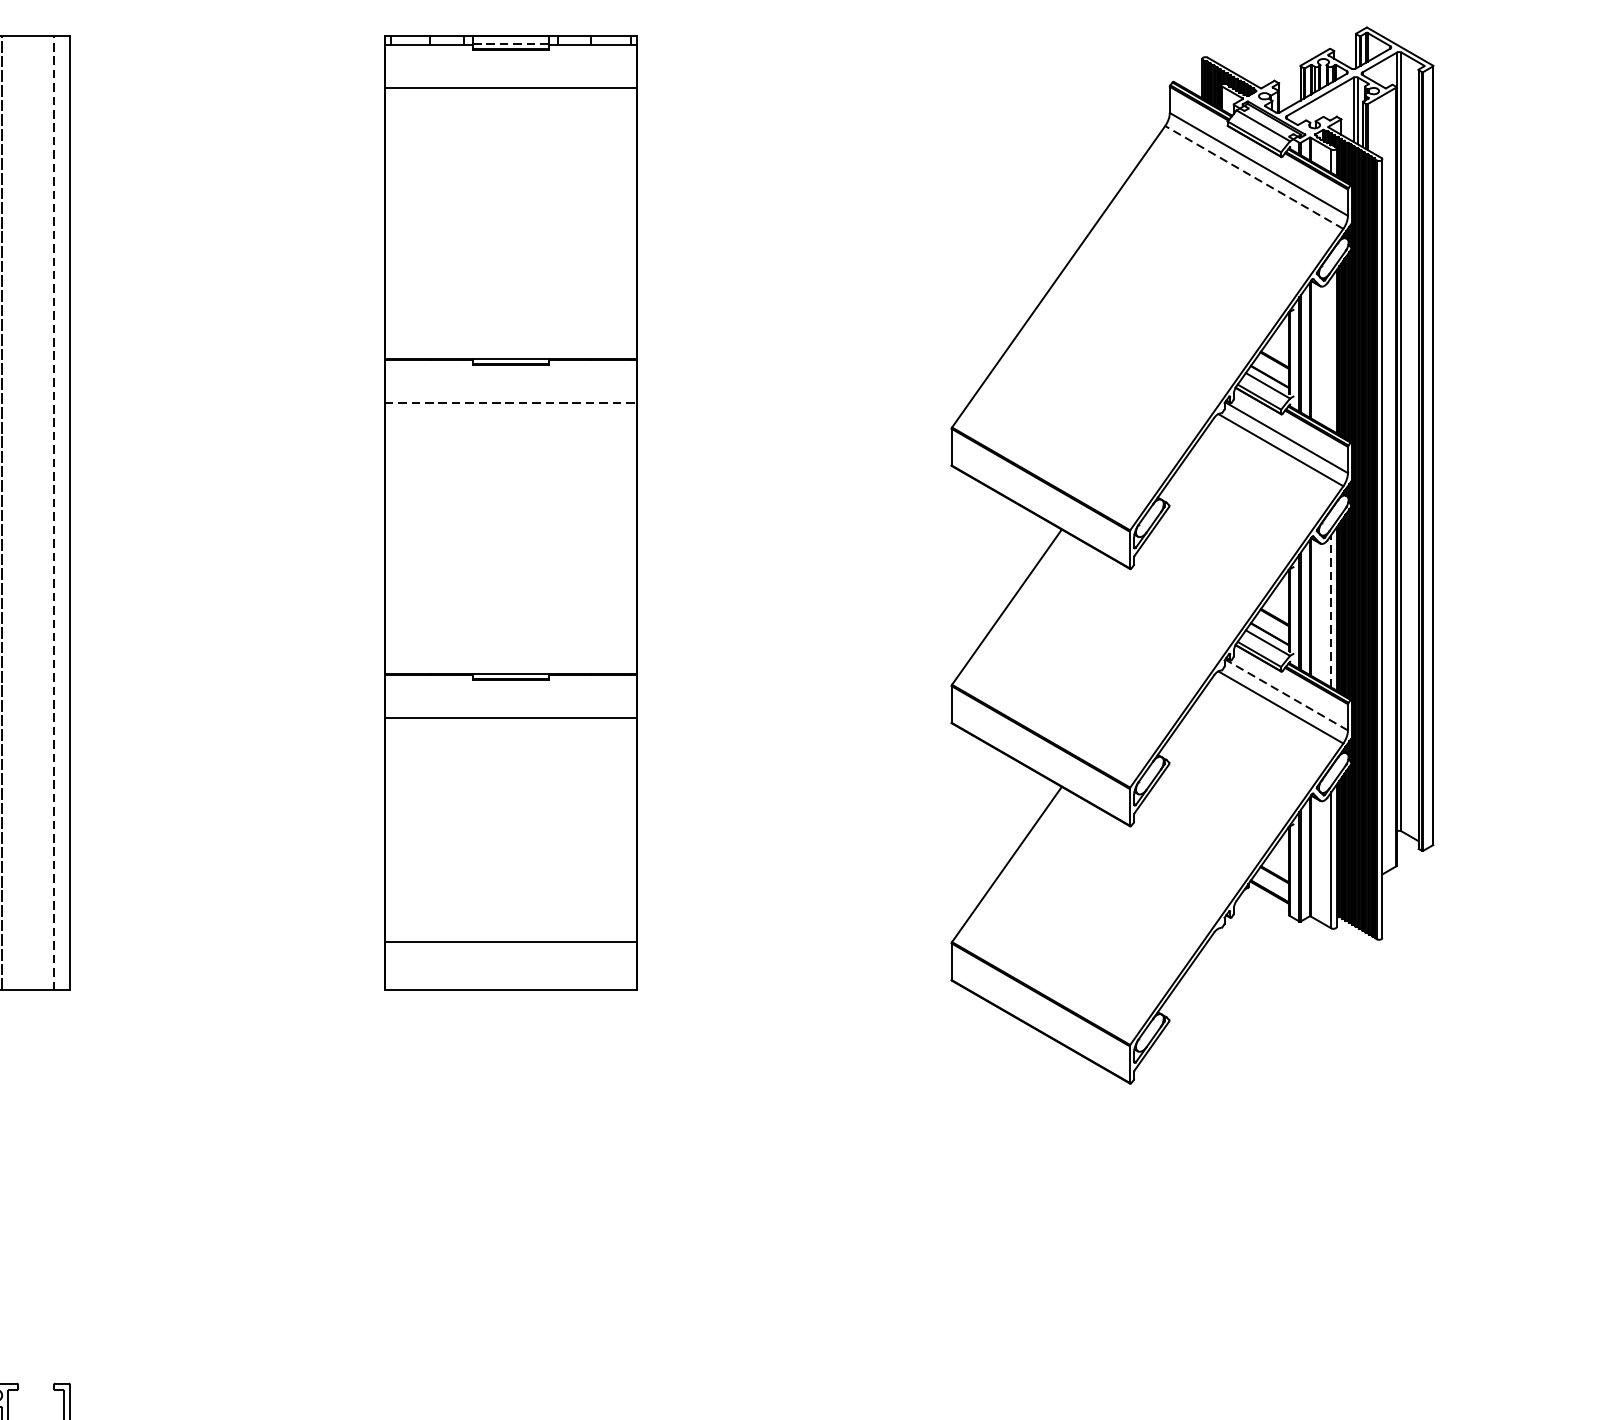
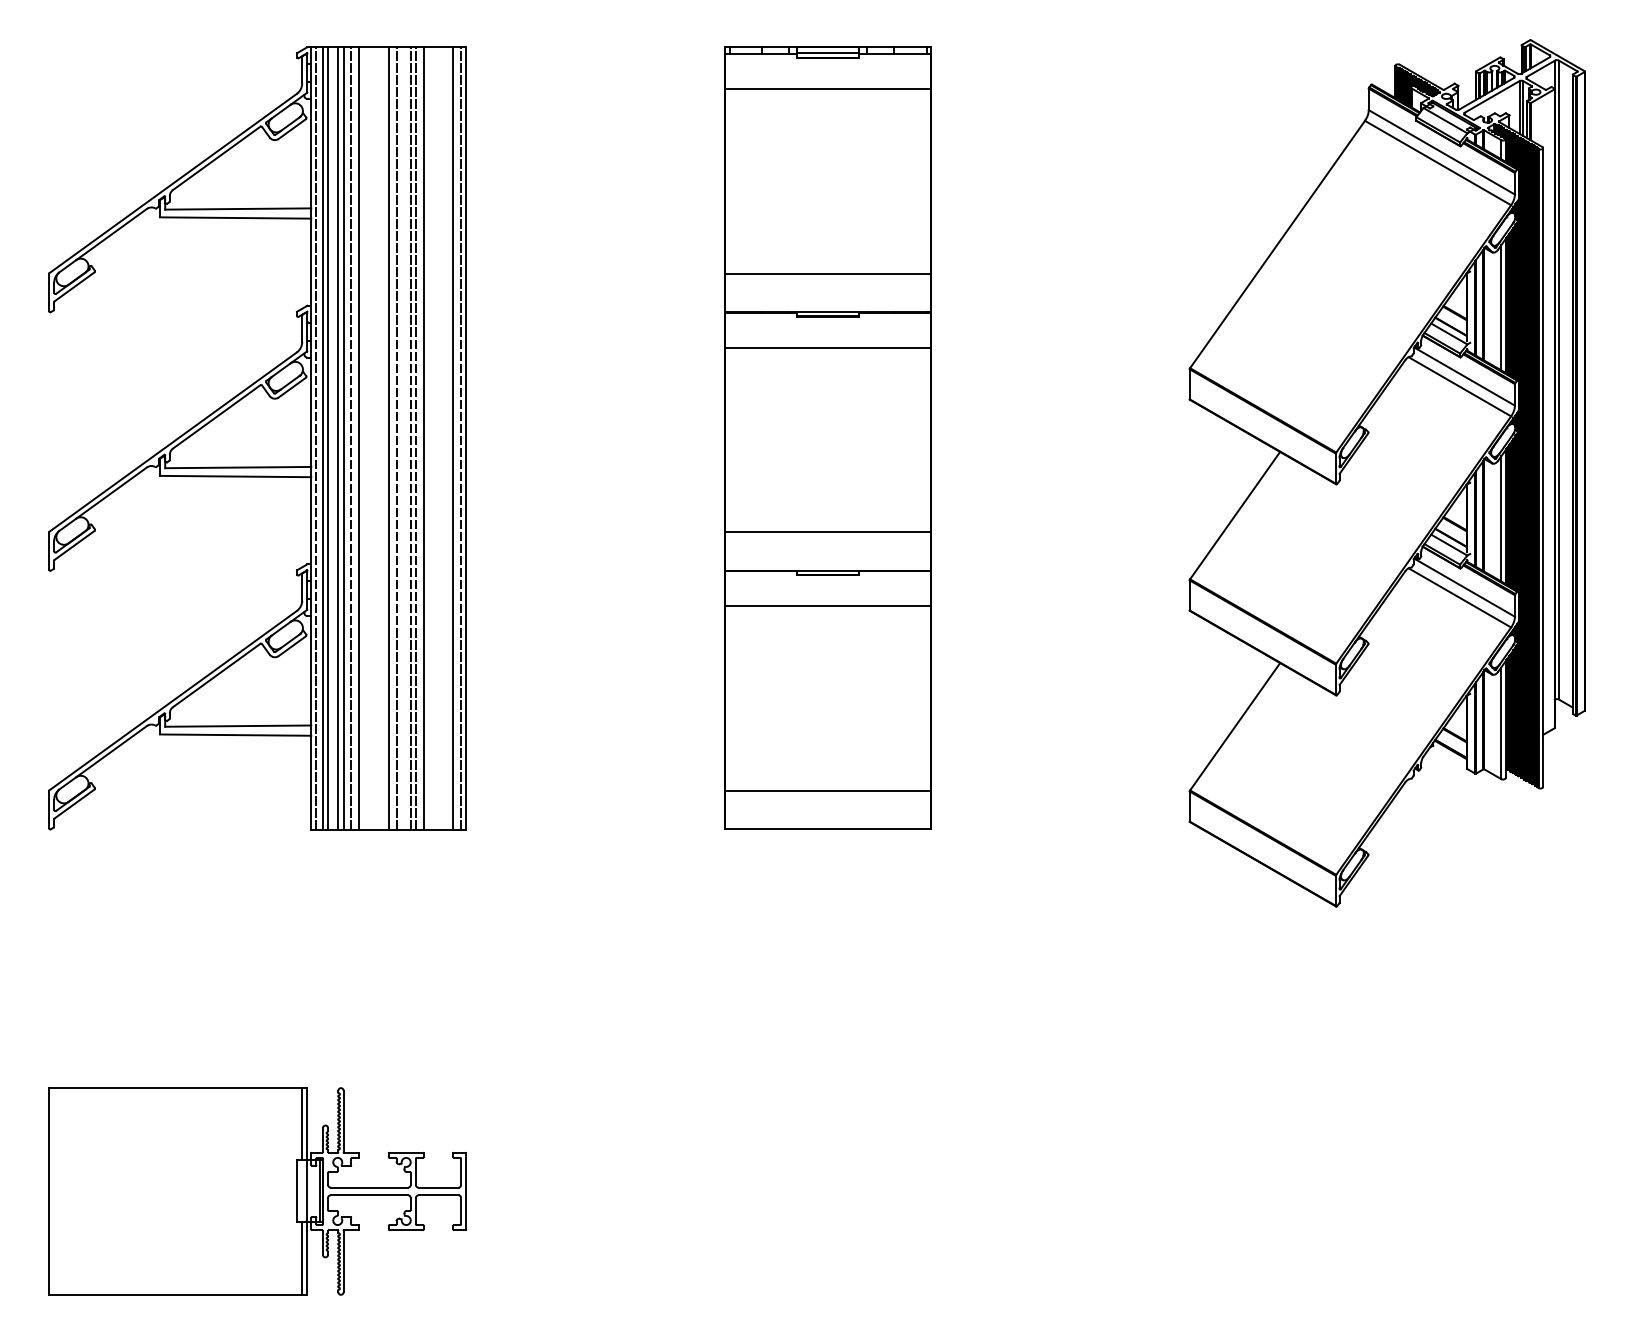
line: (511, 43) -> (828, 53), dashed -> solid
line: (1253, 176) -> (1437, 162), dashed -> solid
line: (510, 312) -> (827, 273), added
line: (1331, 353) -> (1501, 307), added
line: (511, 402) -> (828, 347), dashed -> solid
line: (7, 513) -> (415, 438), added
line: (17, 513) -> (423, 438), added
line: (54, 513) -> (453, 438), dashed -> solid
line: (64, 513) -> (461, 438), added
line: (1331, 610) -> (1501, 518), dashed -> solid
line: (510, 627) -> (827, 532), added
line: (1286, 694) -> (1464, 587), dashed -> solid

